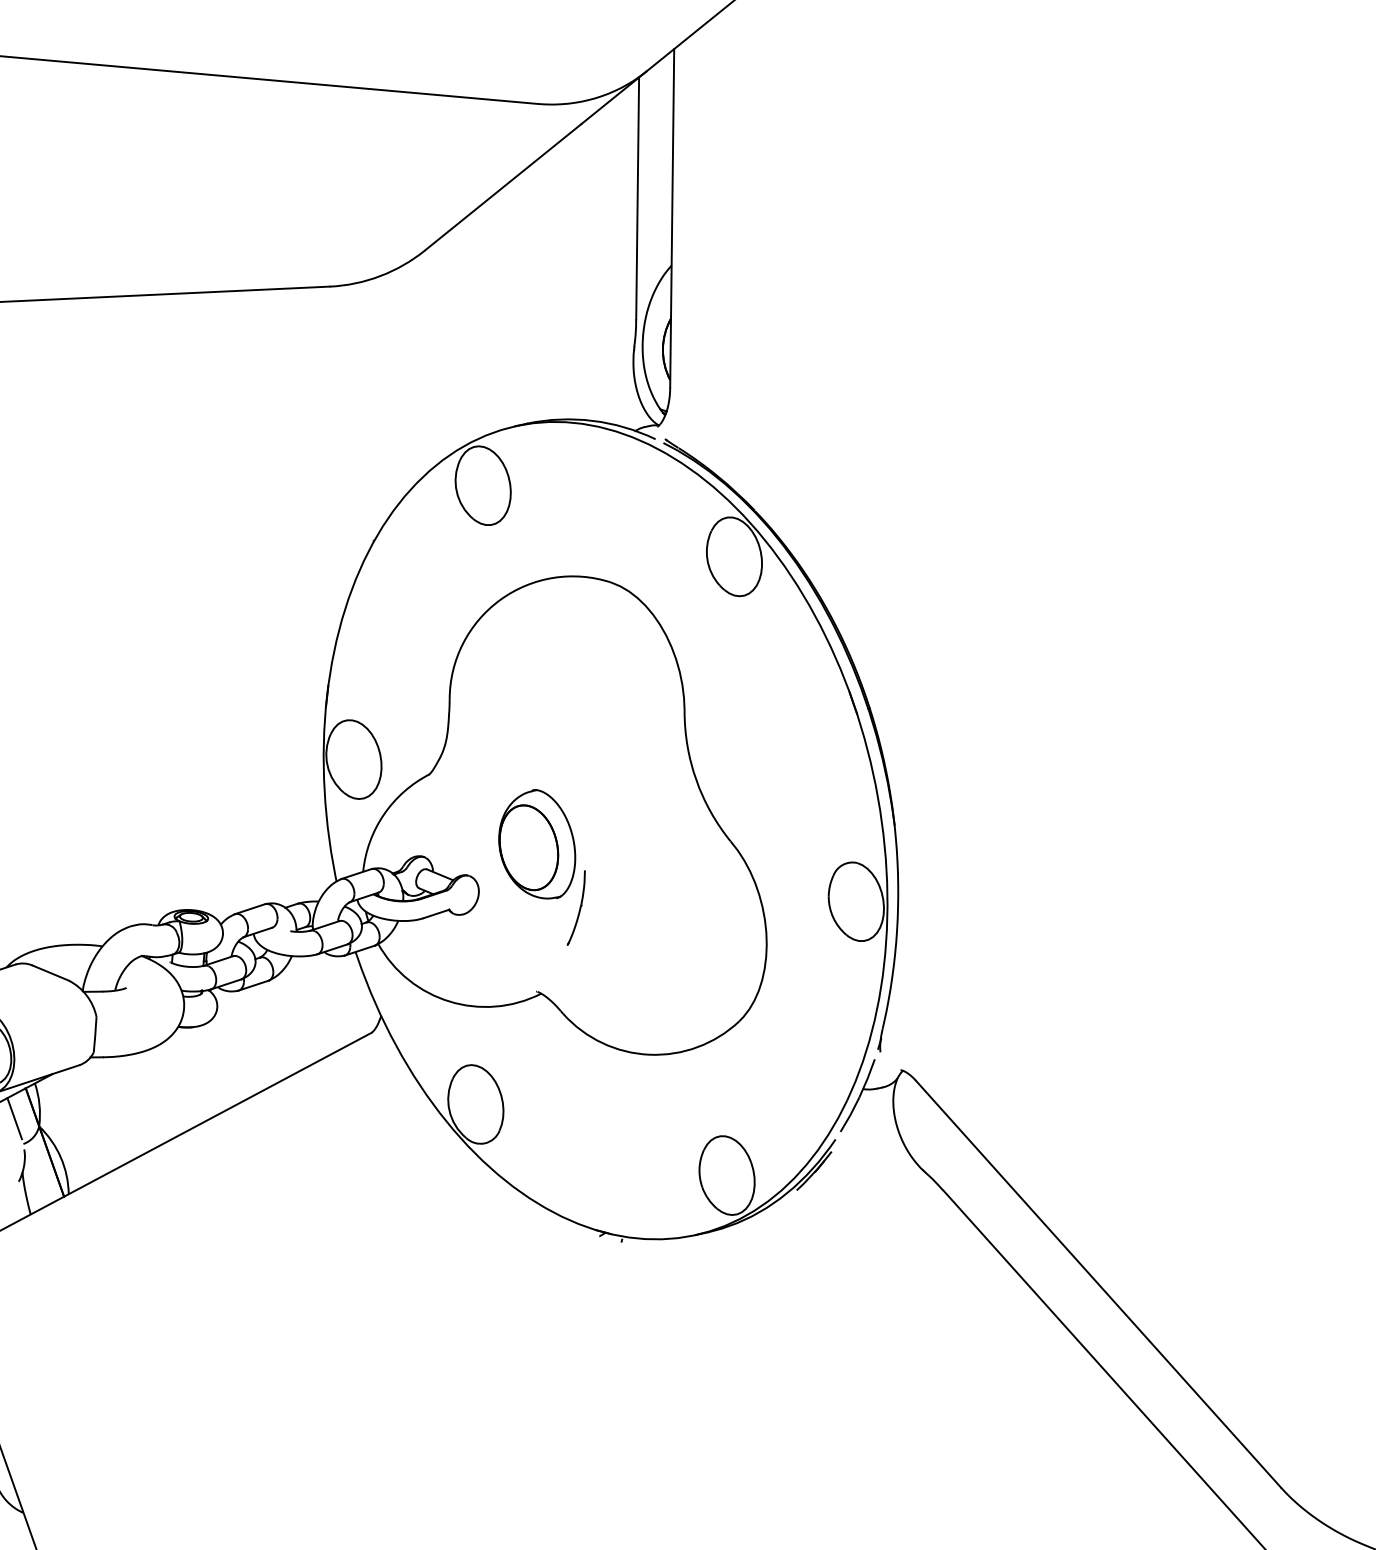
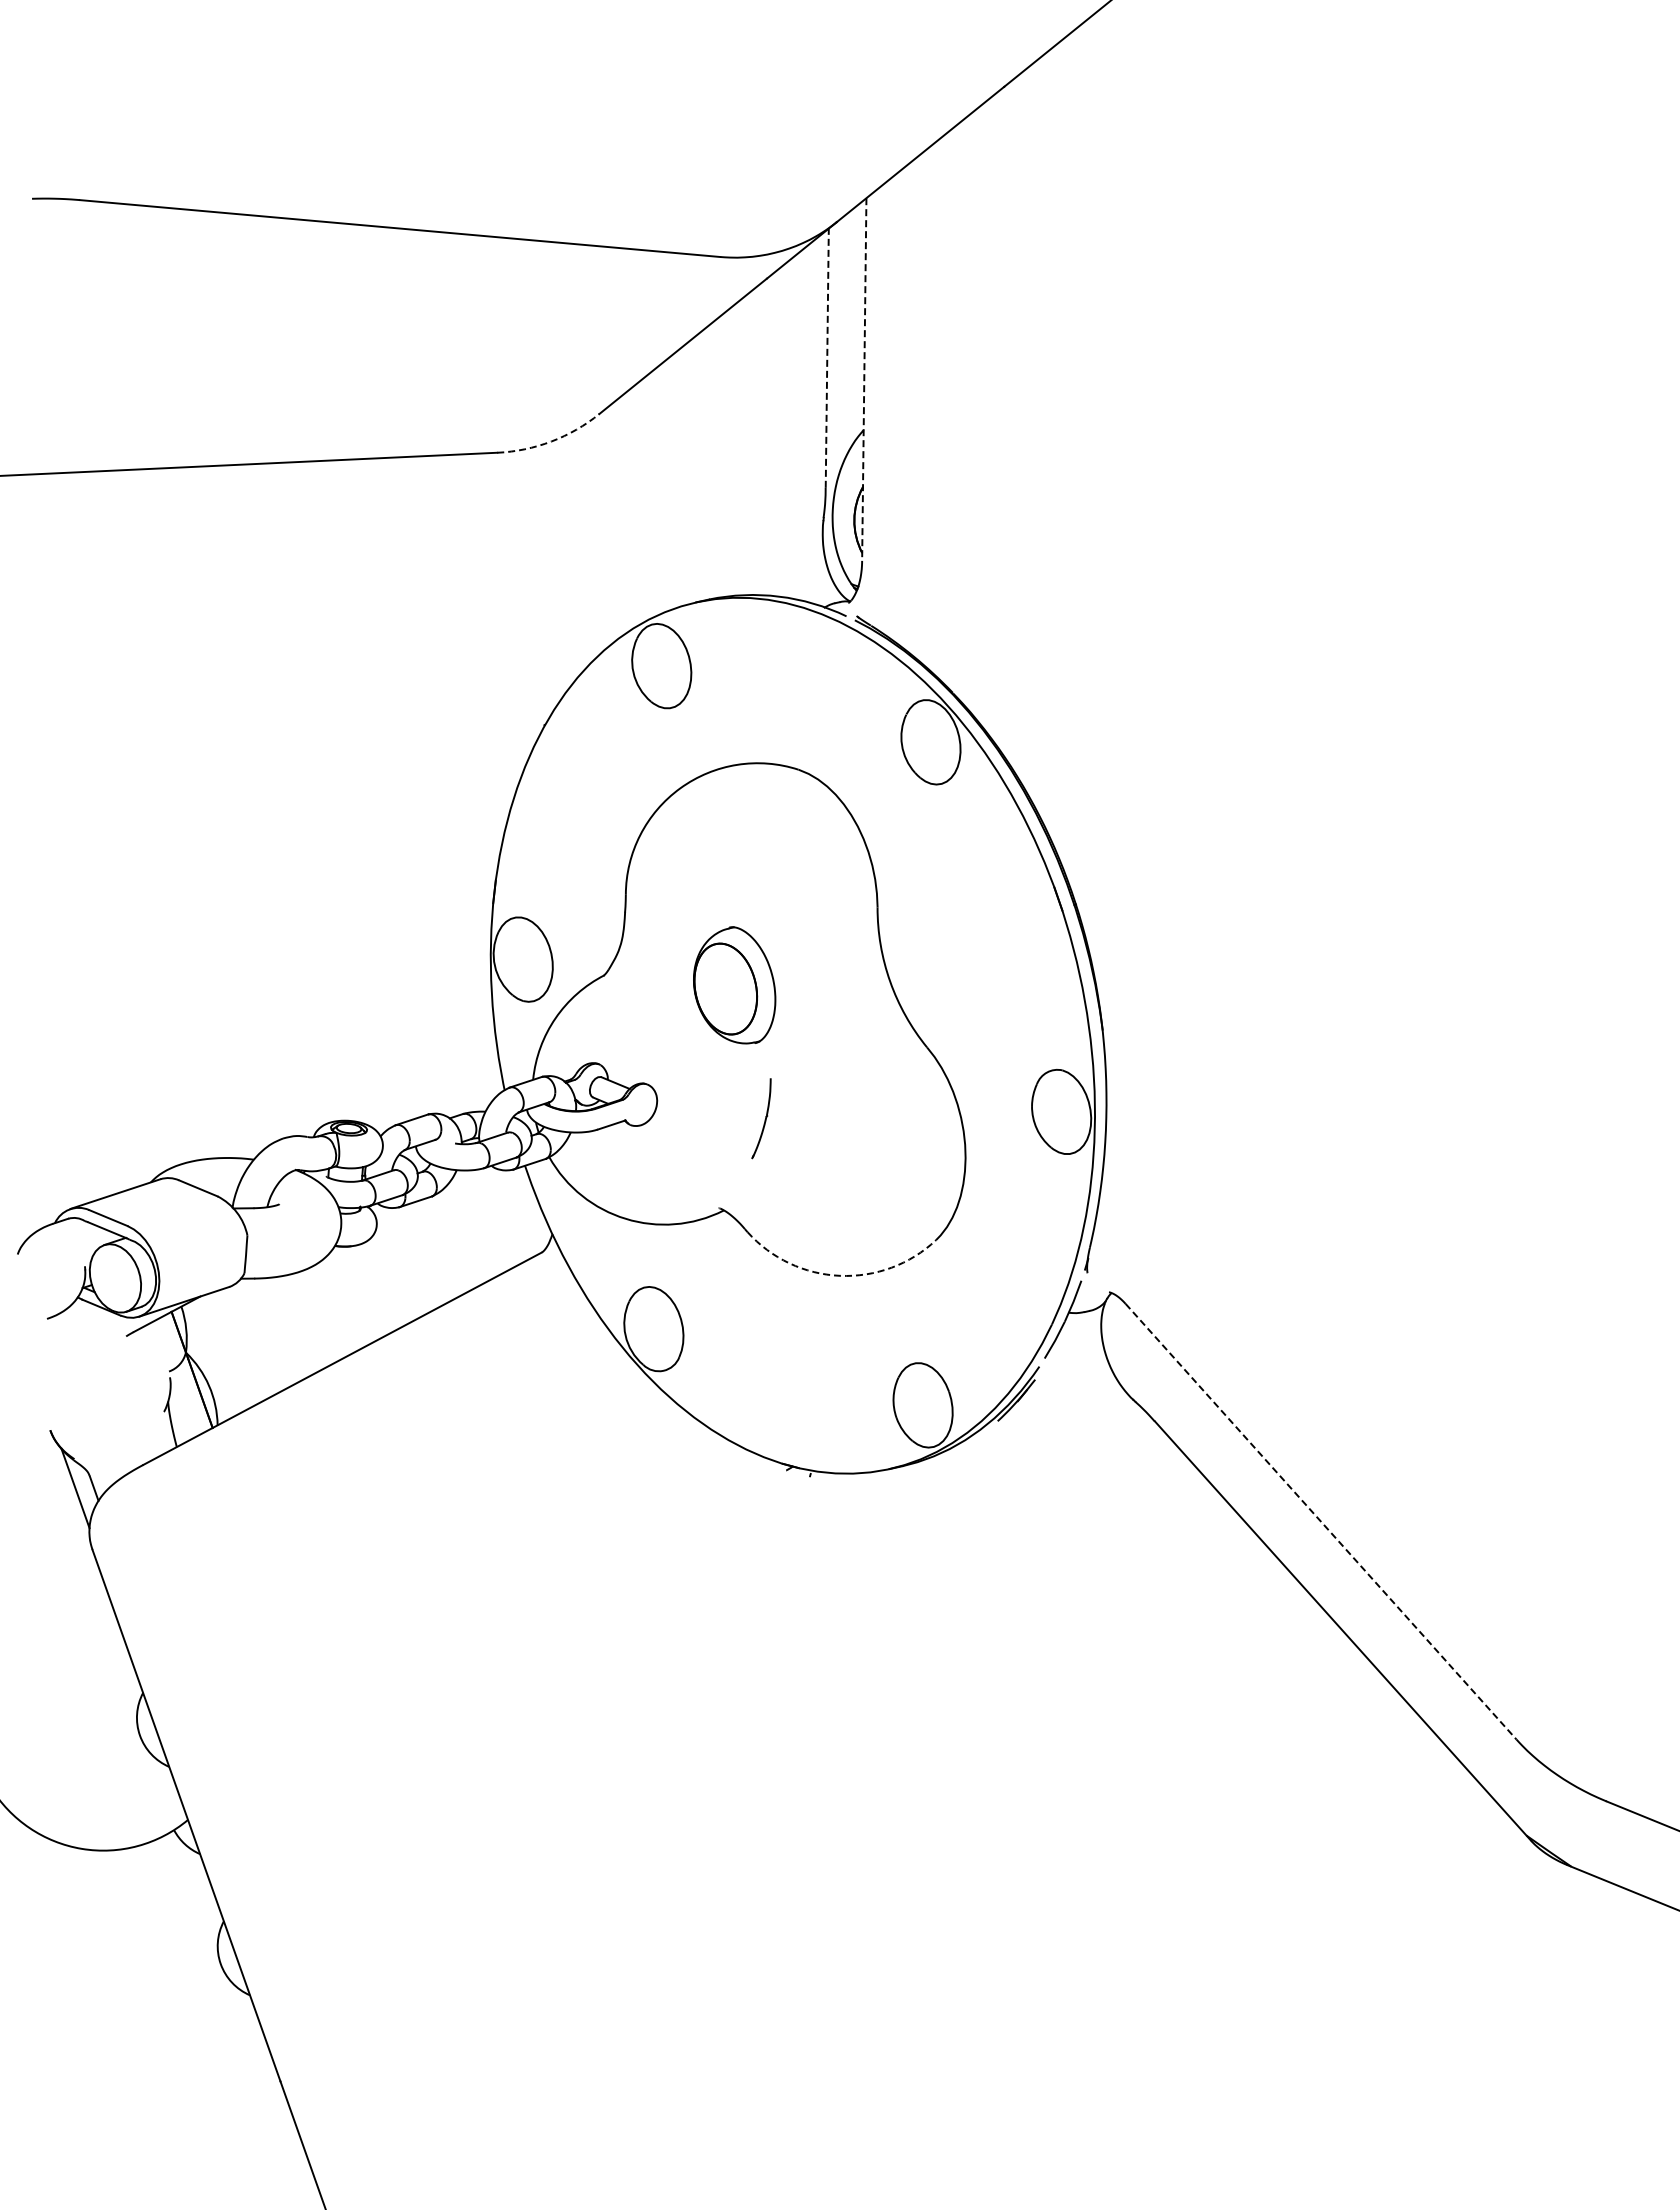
line: (637, 198) -> (827, 358), solid -> dashed
line: (672, 219) -> (864, 380), solid -> dashed
arc: (380, 276) -> (551, 441), solid -> dashed
part: (537, 844) -> (734, 985), moved
arc: (650, 1054) -> (840, 1275), solid -> dashed
line: (14, 1118) -> (159, 1344), removed
line: (1098, 1283) -> (1321, 1521), solid -> dashed

